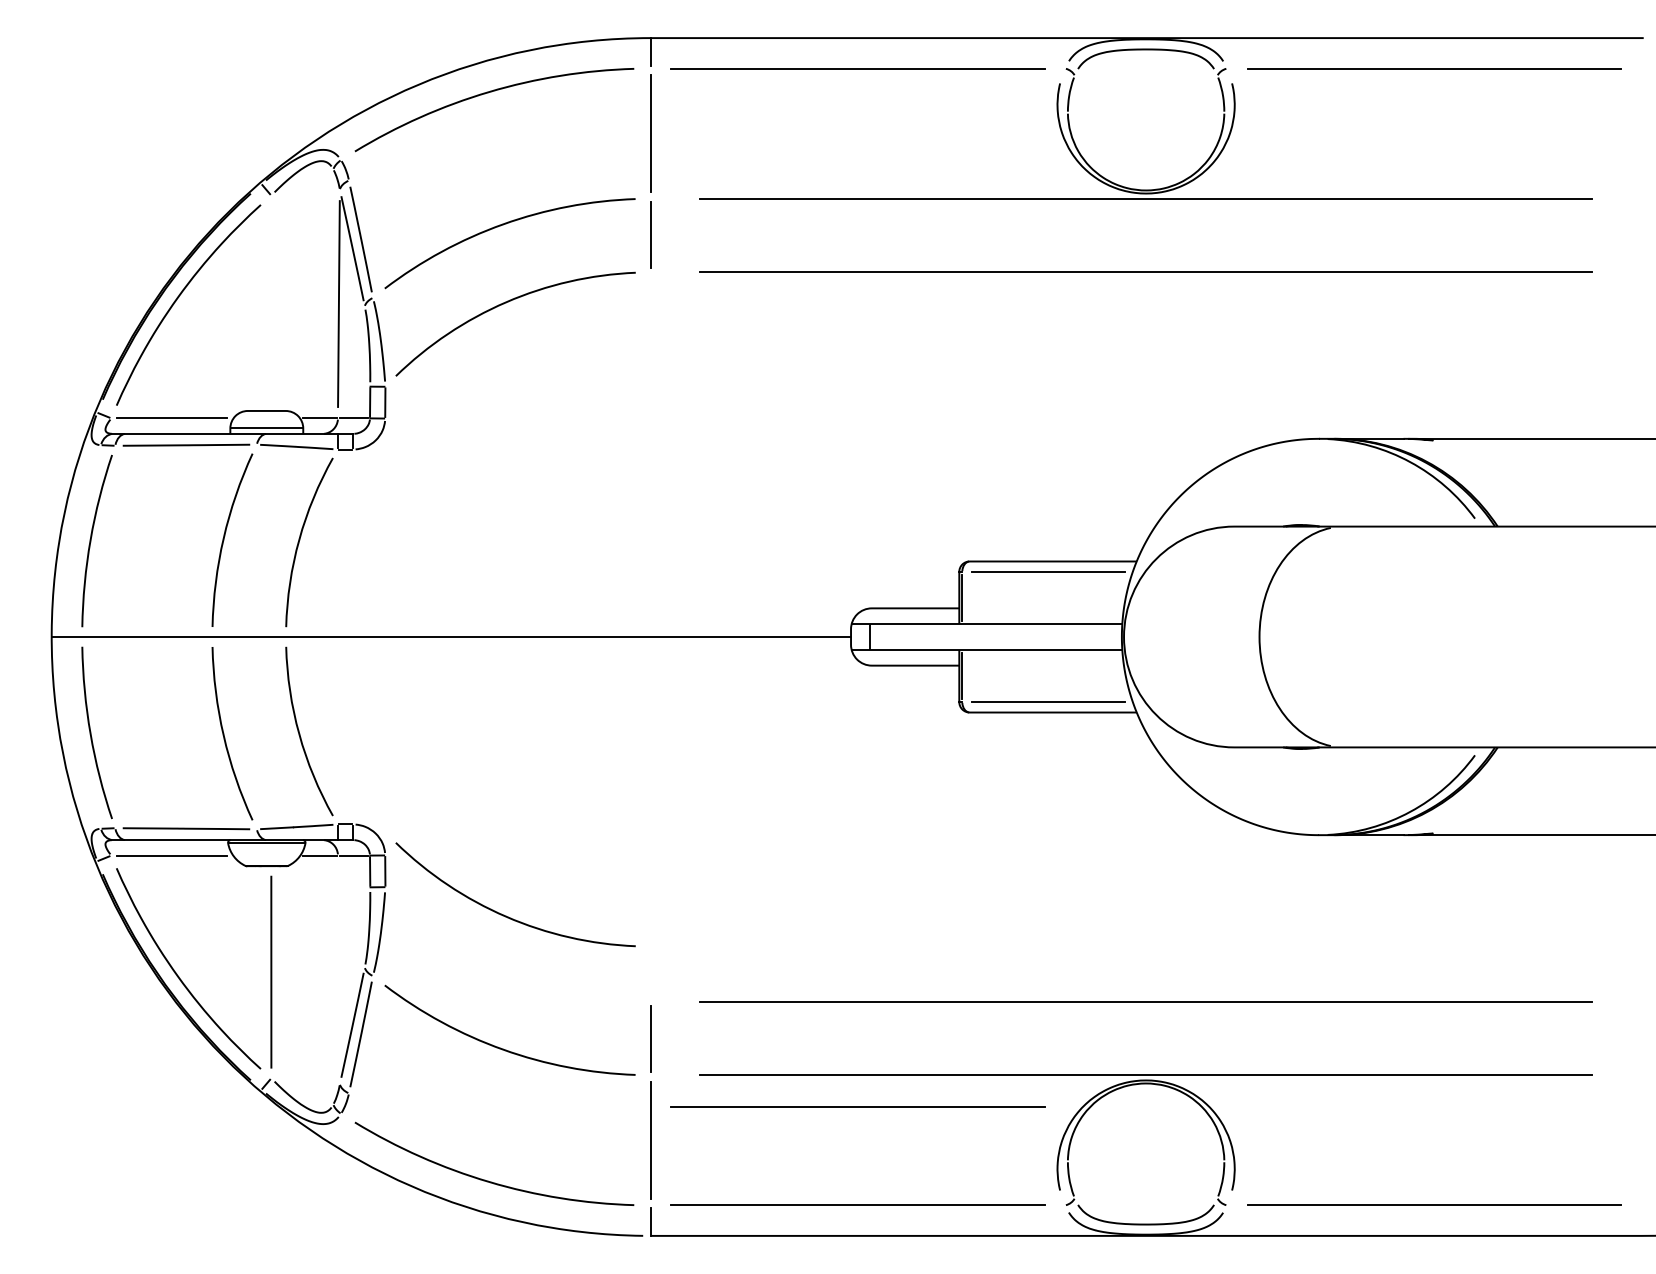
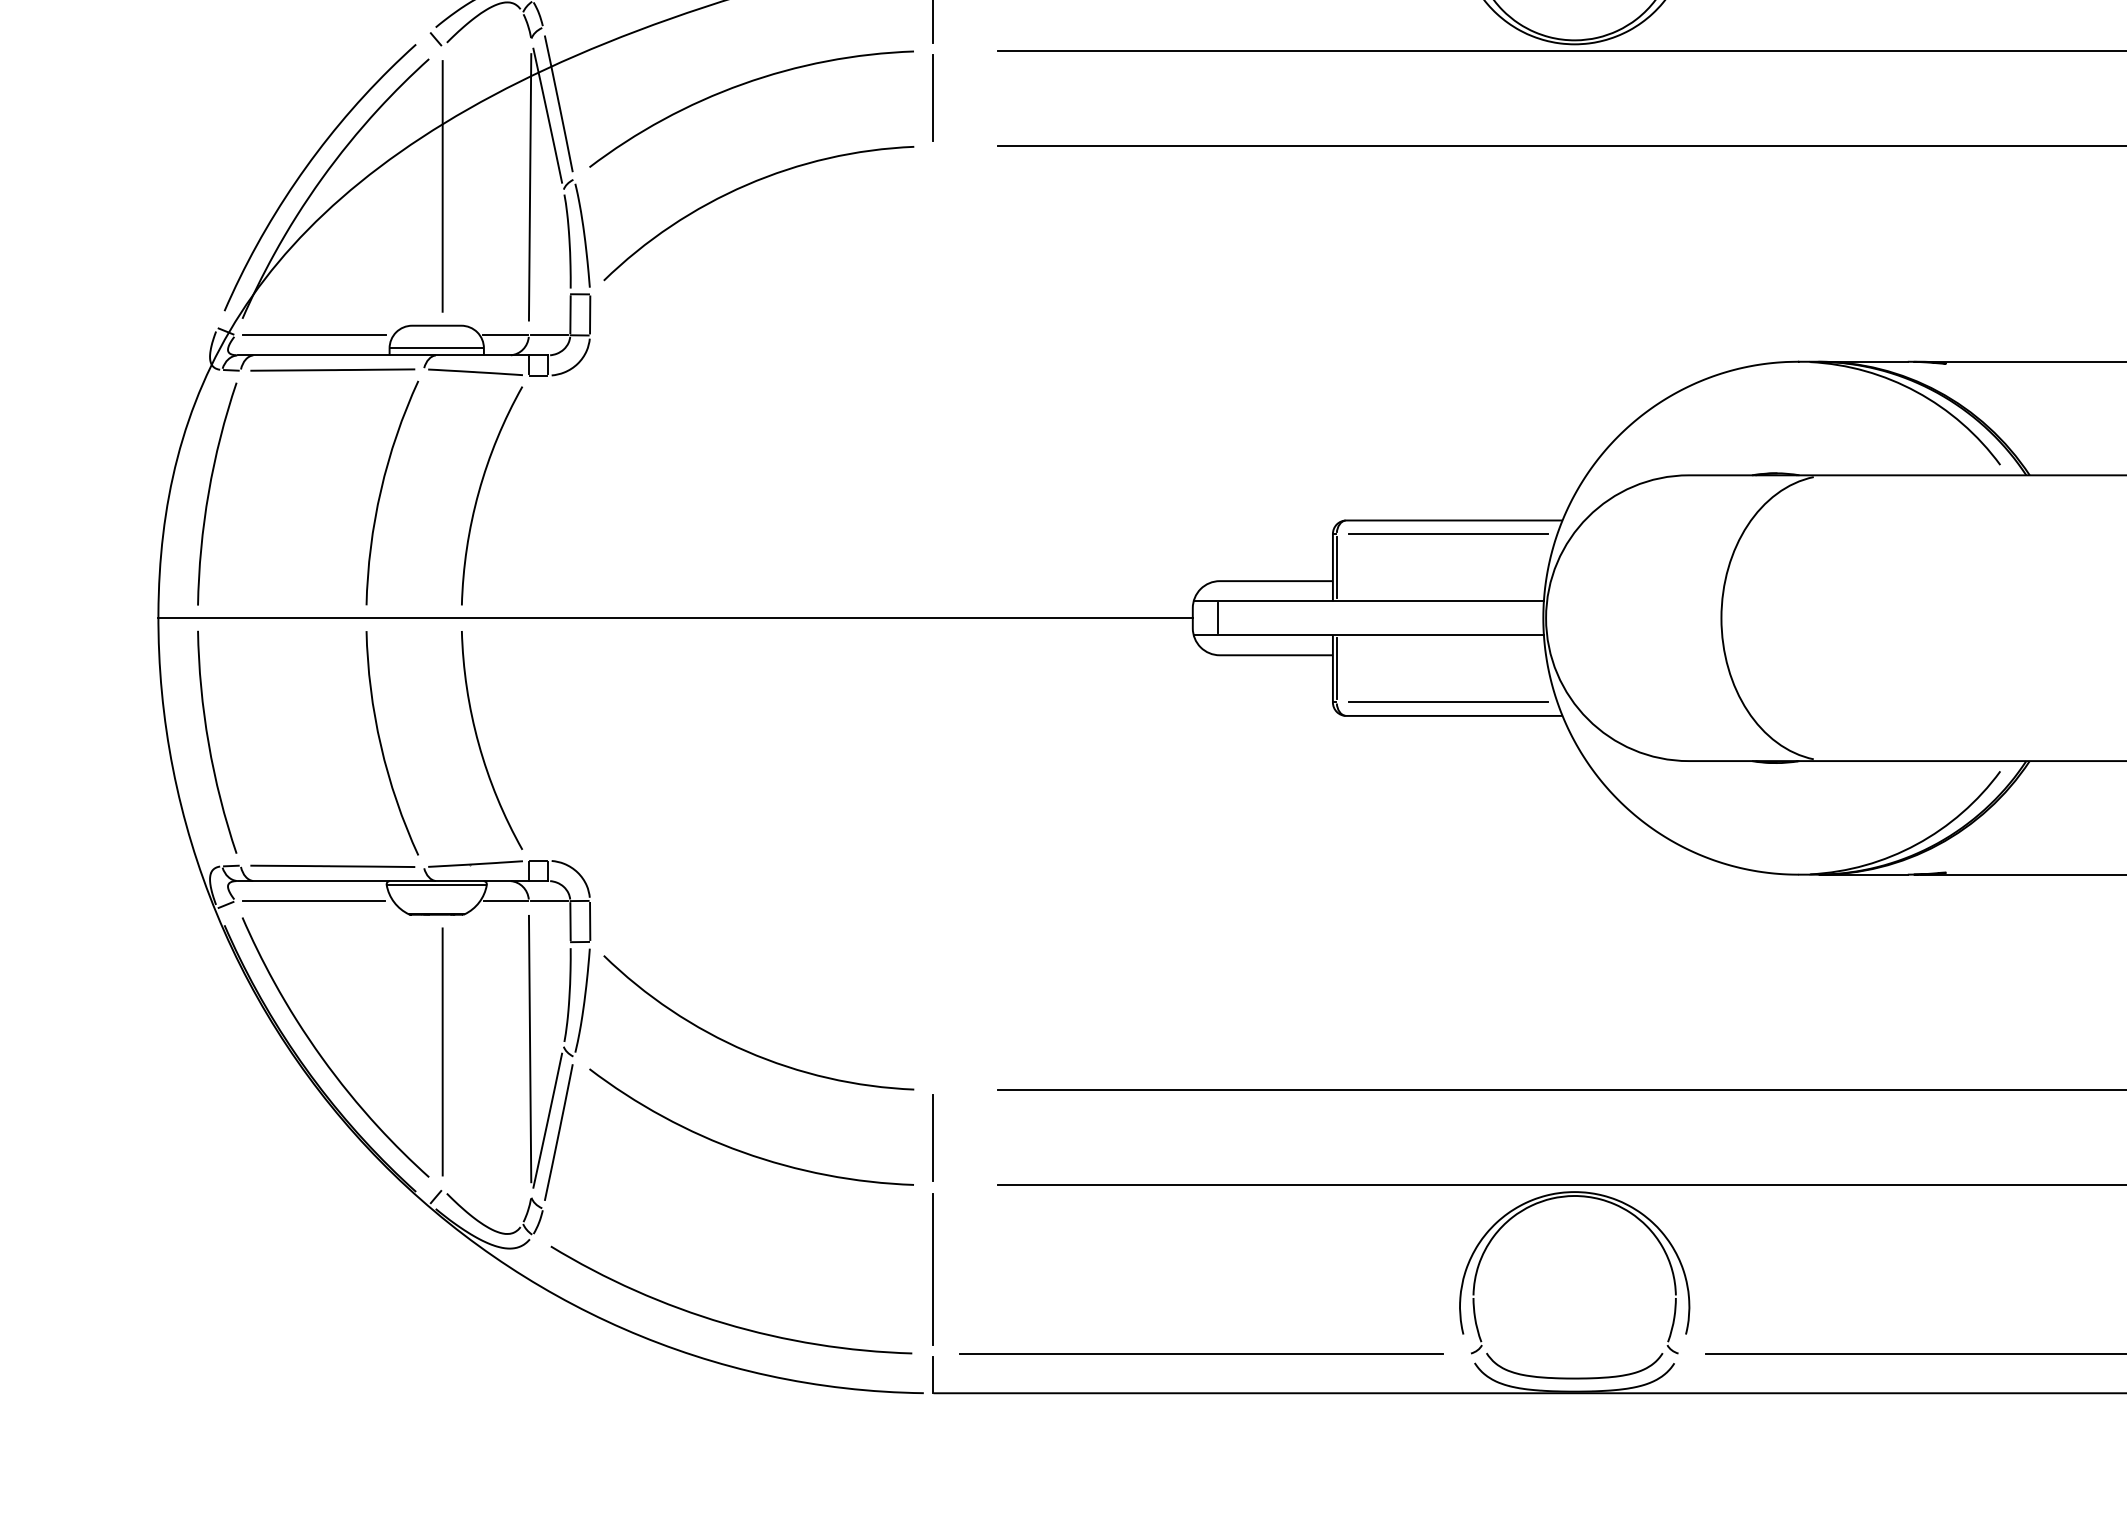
line: (271, 303) -> (442, 186), added
arc: (504, 914) -> (744, 1048), moved
line: (338, 969) -> (529, 1048), added
line: (857, 1106) -> (1201, 1225), removed

